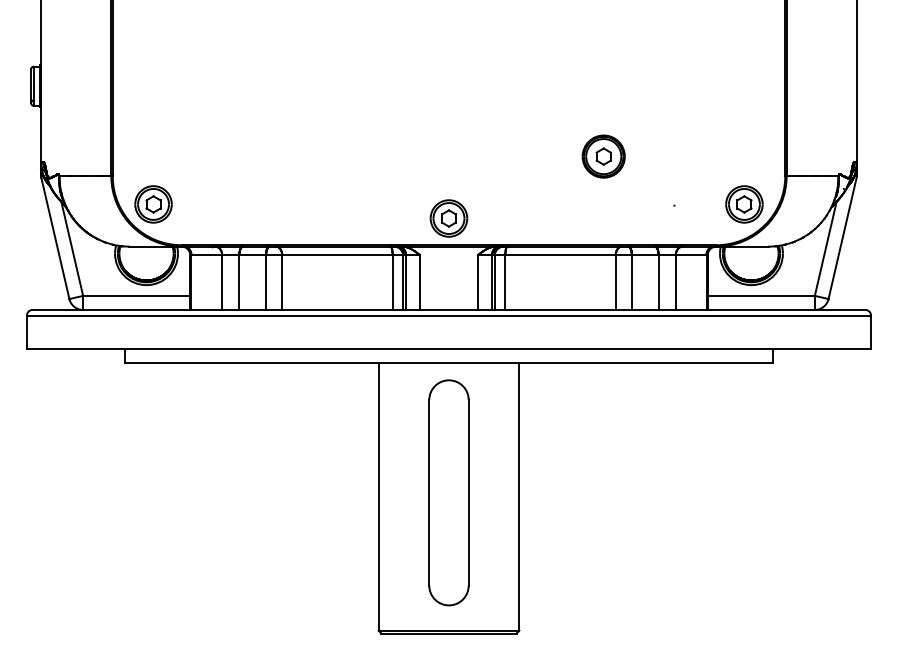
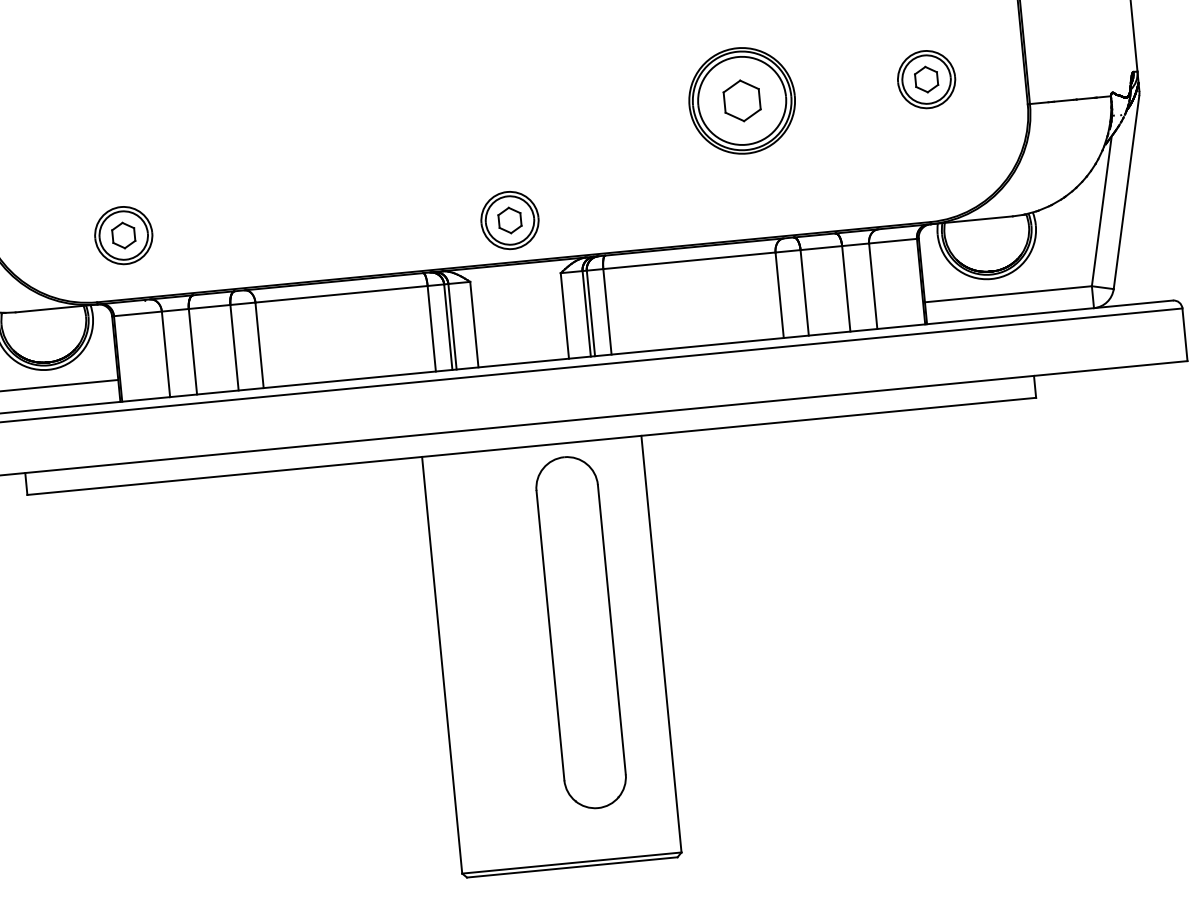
part: (603, 156) -> (741, 100), size x1.6
part: (153, 204) -> (123, 235), moved
part: (744, 204) -> (926, 79), moved
part: (448, 492) -> (580, 632), moved

